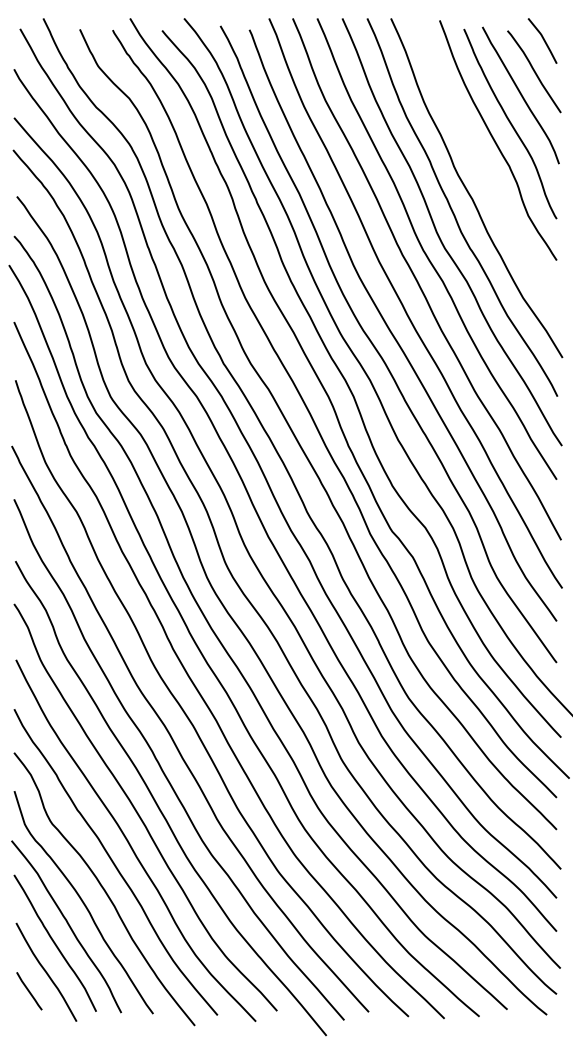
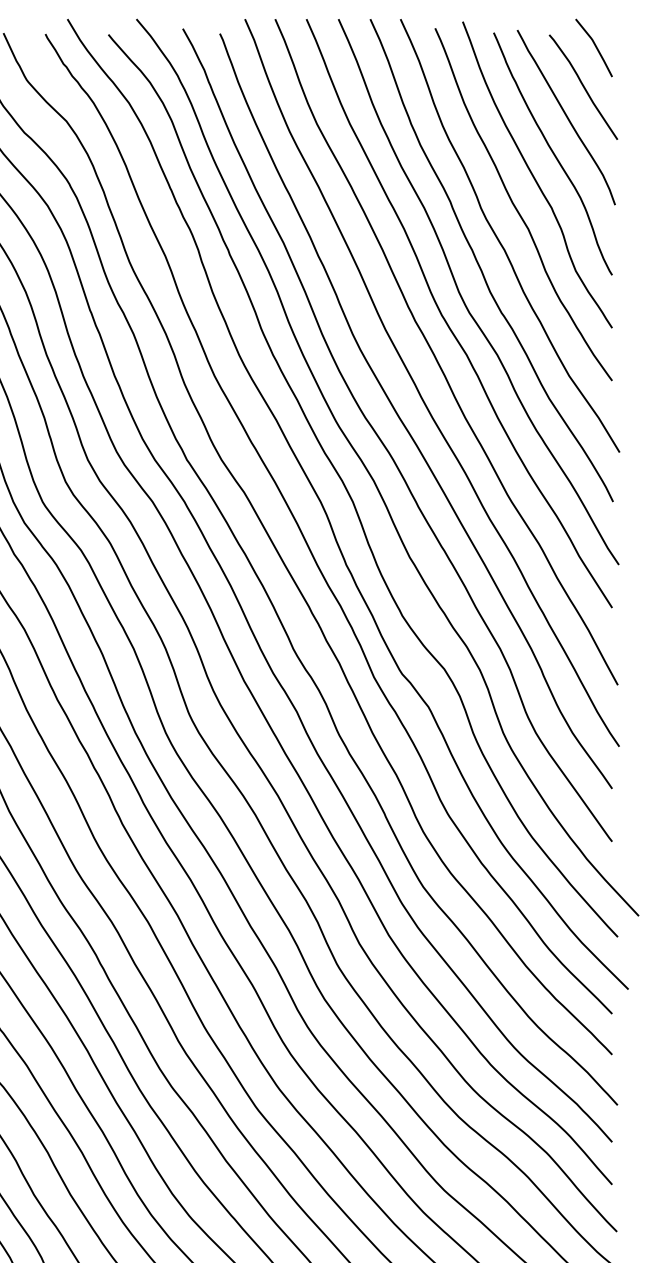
curve: (482, 166) -> (517, 208), added

